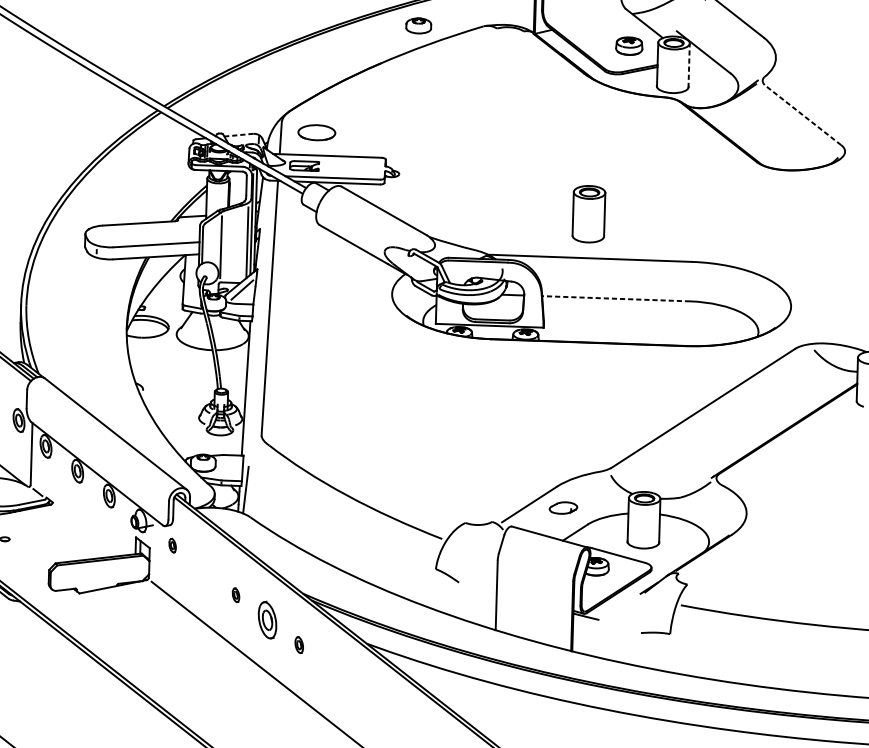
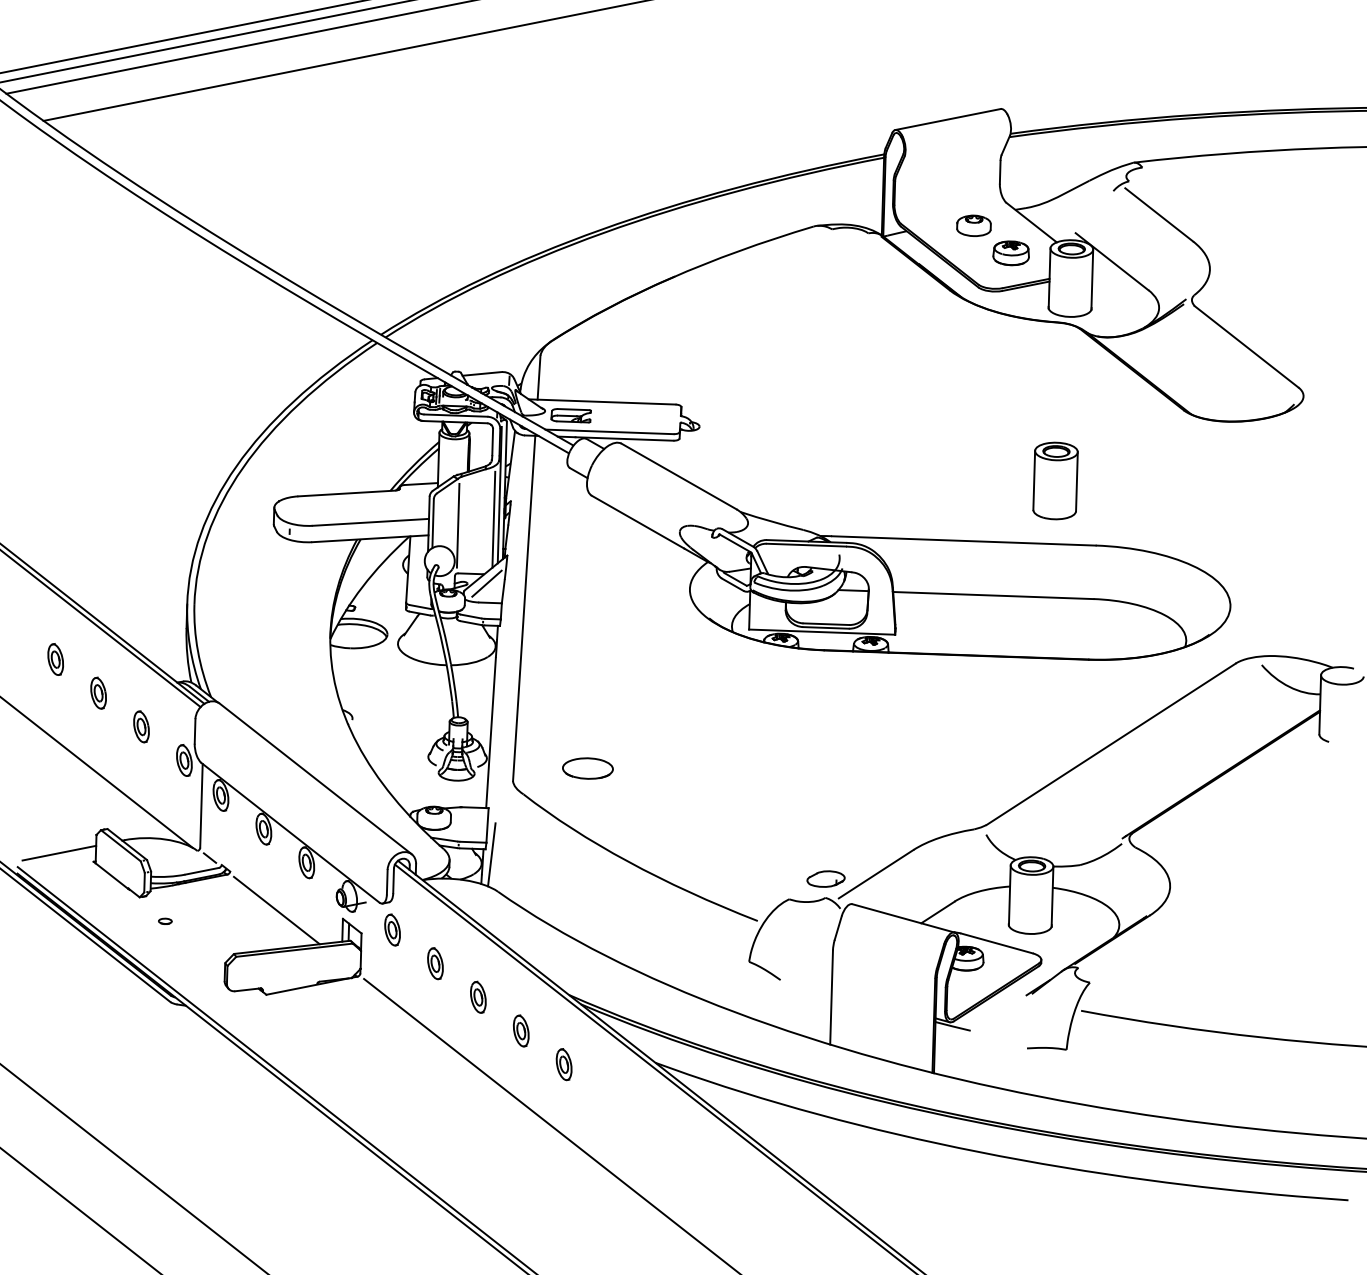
part: (418, 25) -> (973, 225), moved
line: (689, 65) -> (1092, 279), dashed -> solid
line: (802, 114) -> (1246, 346), dashed -> solid
part: (316, 132) -> (587, 768), moved
line: (239, 134) -> (482, 373), dashed -> solid
part: (588, 213) -> (1055, 480), moved
line: (615, 298) -> (992, 595), dashed -> solid
part: (563, 507) -> (825, 878), moved
line: (86, 531) -> (276, 910), added
part: (172, 545) -> (392, 929), size x1.67
part: (204, 570) -> (435, 963), added
part: (236, 594) -> (478, 996), size x1.67
part: (267, 619) -> (521, 1030), size x0.62
part: (298, 644) -> (563, 1064), size x1.43

